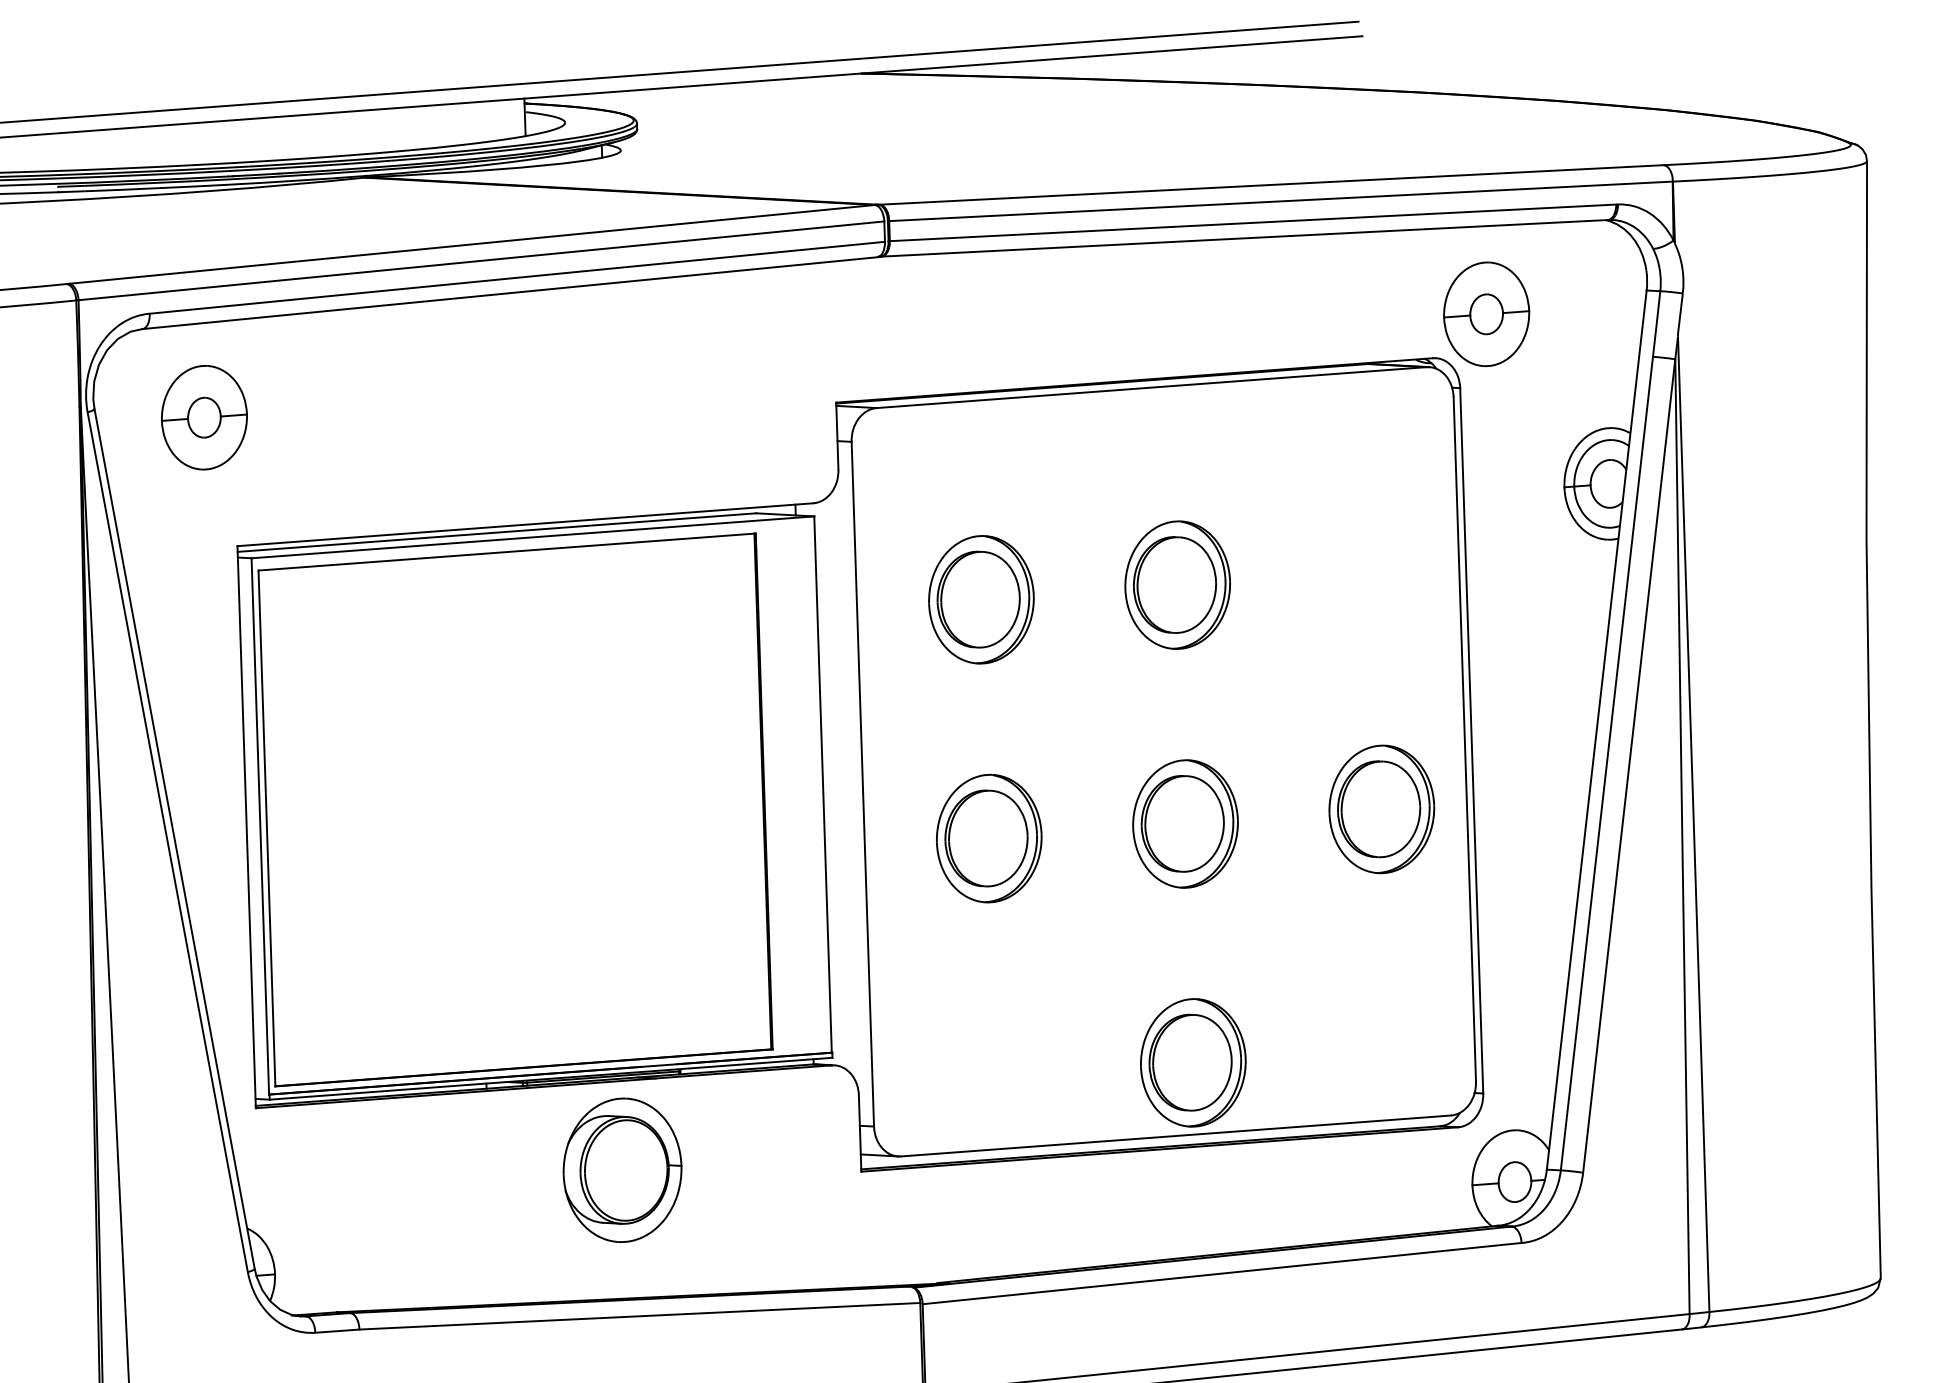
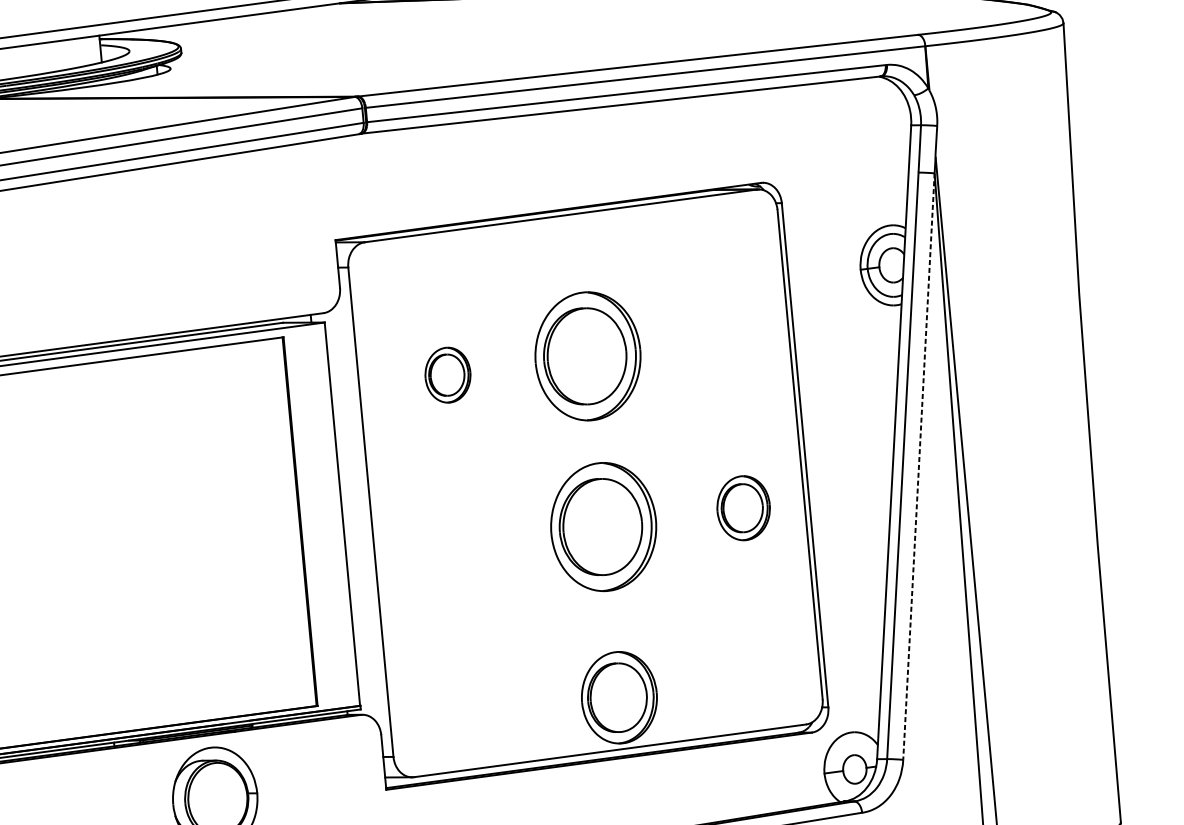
part: (1486, 314) -> (797, 149), removed
part: (1177, 584) -> (587, 355), size x1.4
part: (981, 599) -> (448, 374), size x0.6
line: (1629, 766) -> (919, 466), solid -> dashed
part: (1381, 809) -> (743, 508), size x0.7
part: (1185, 823) -> (603, 526), size x1.4
part: (989, 838) -> (463, 545), removed

